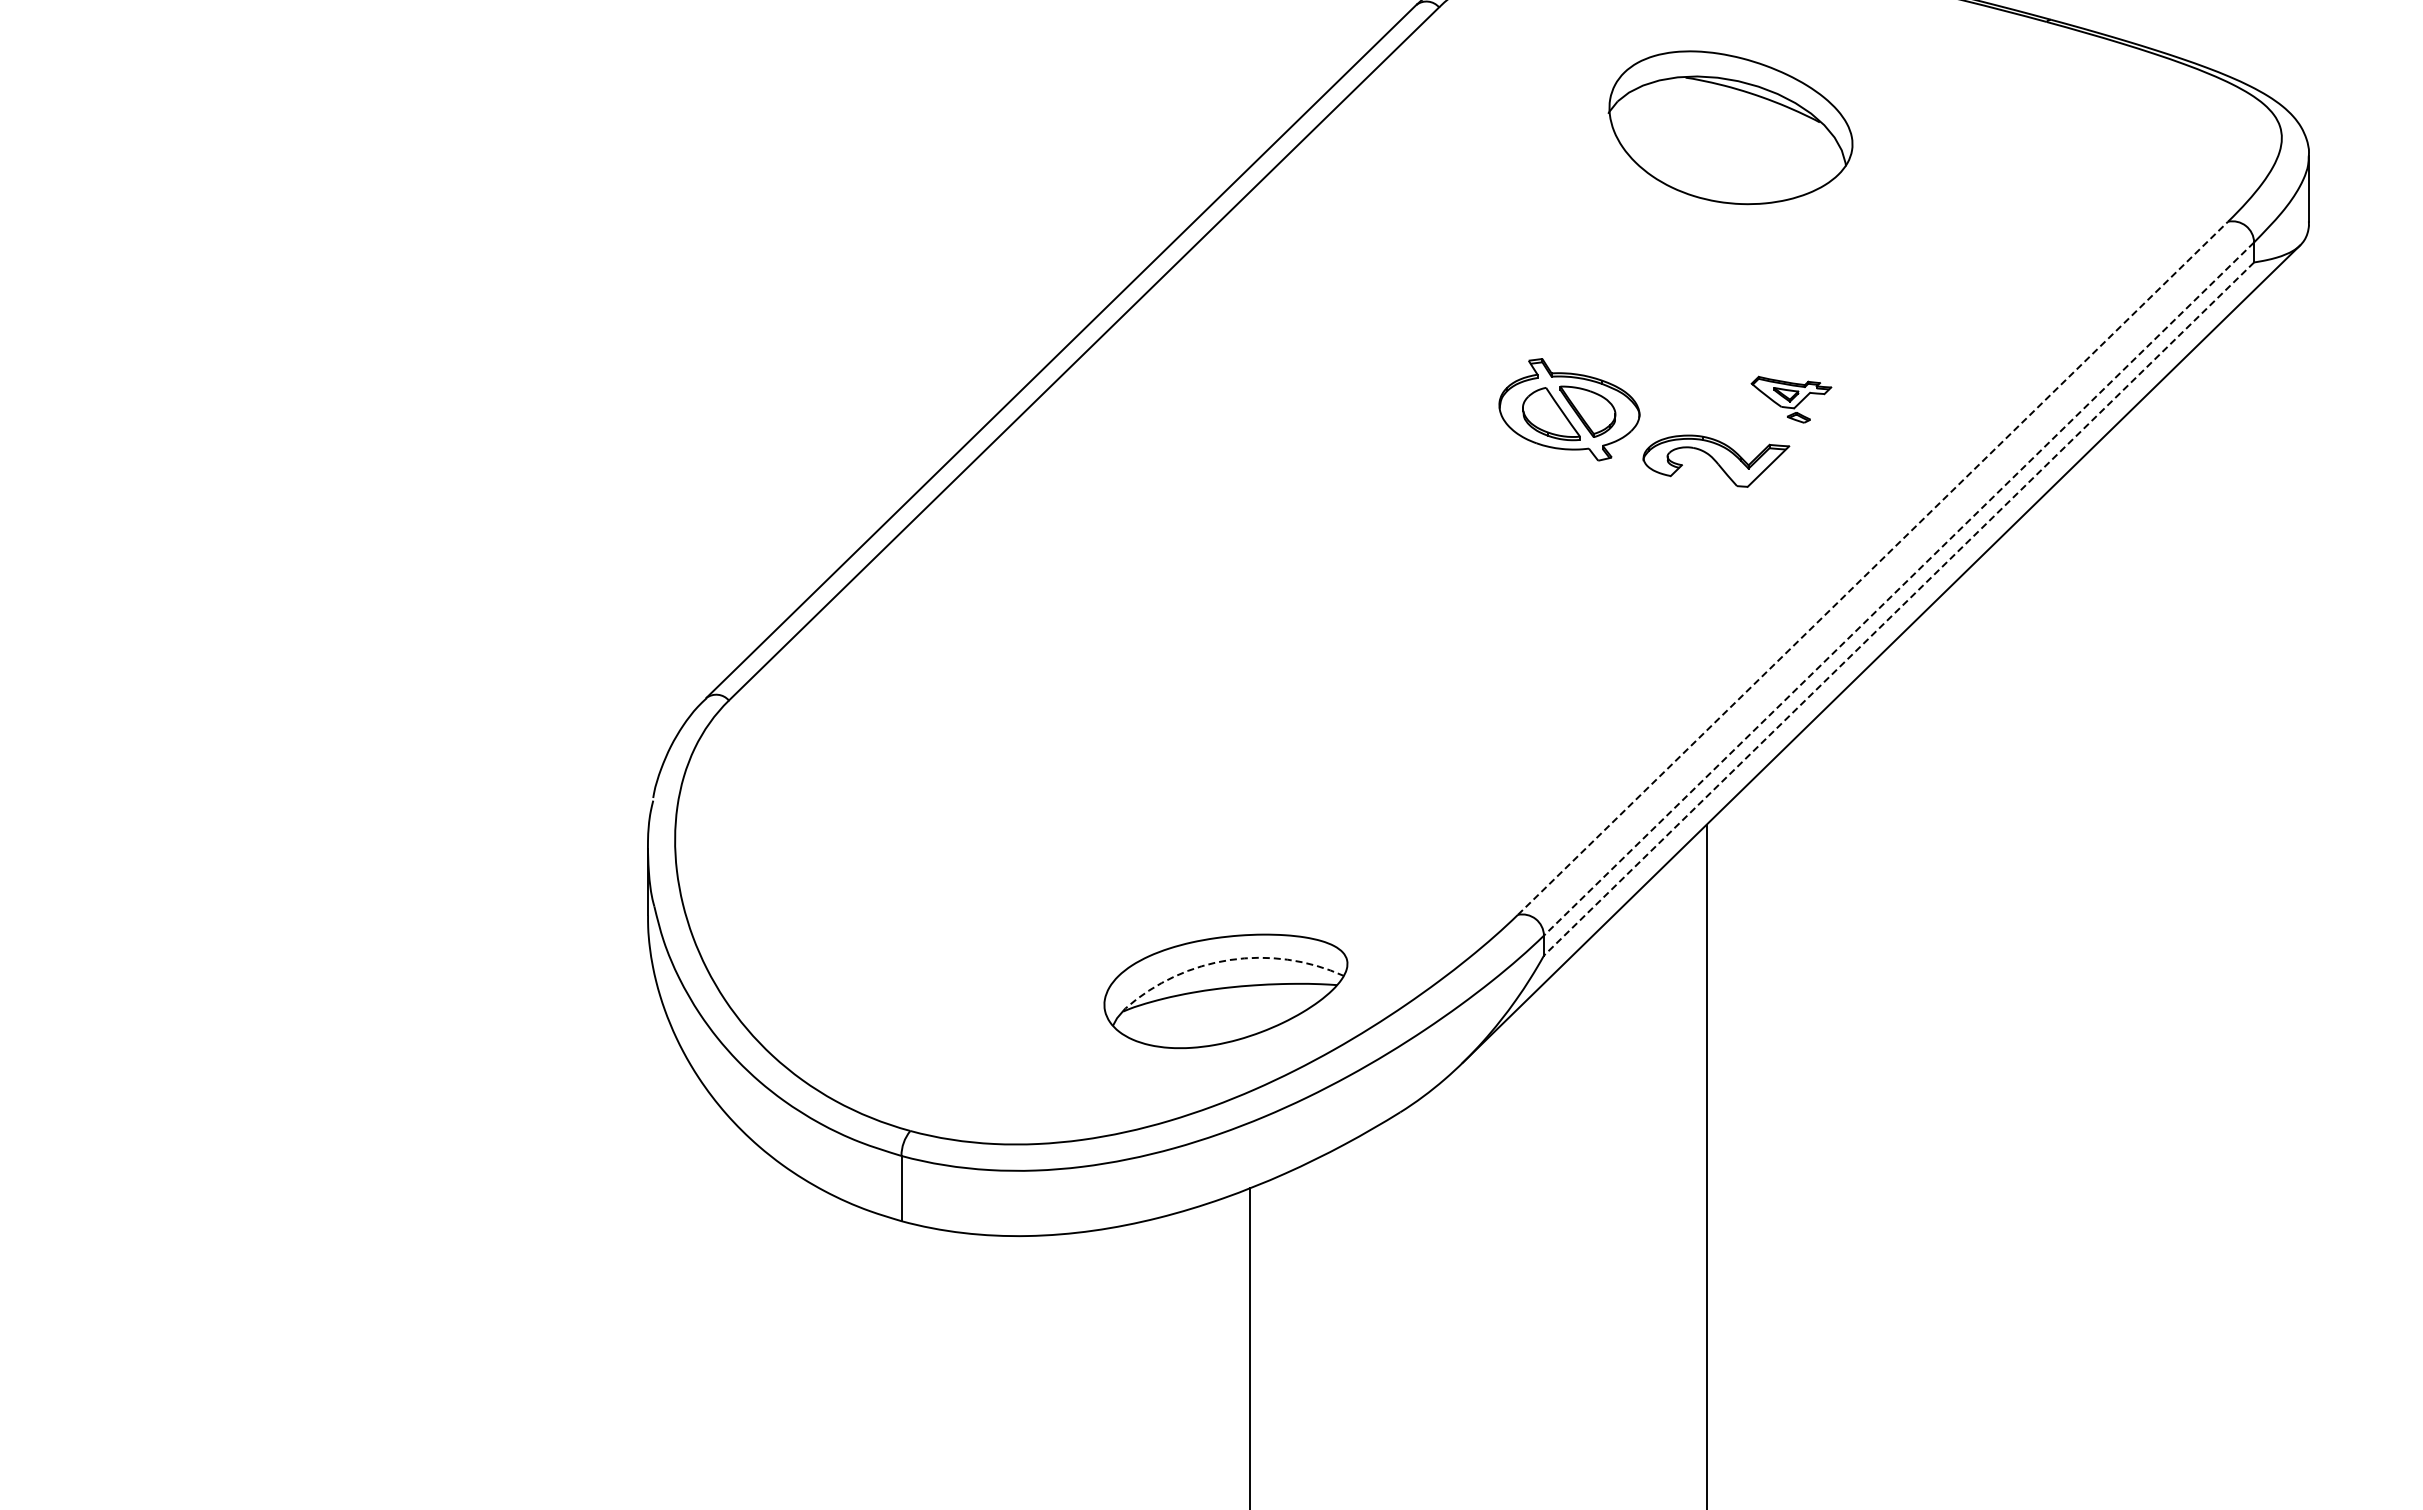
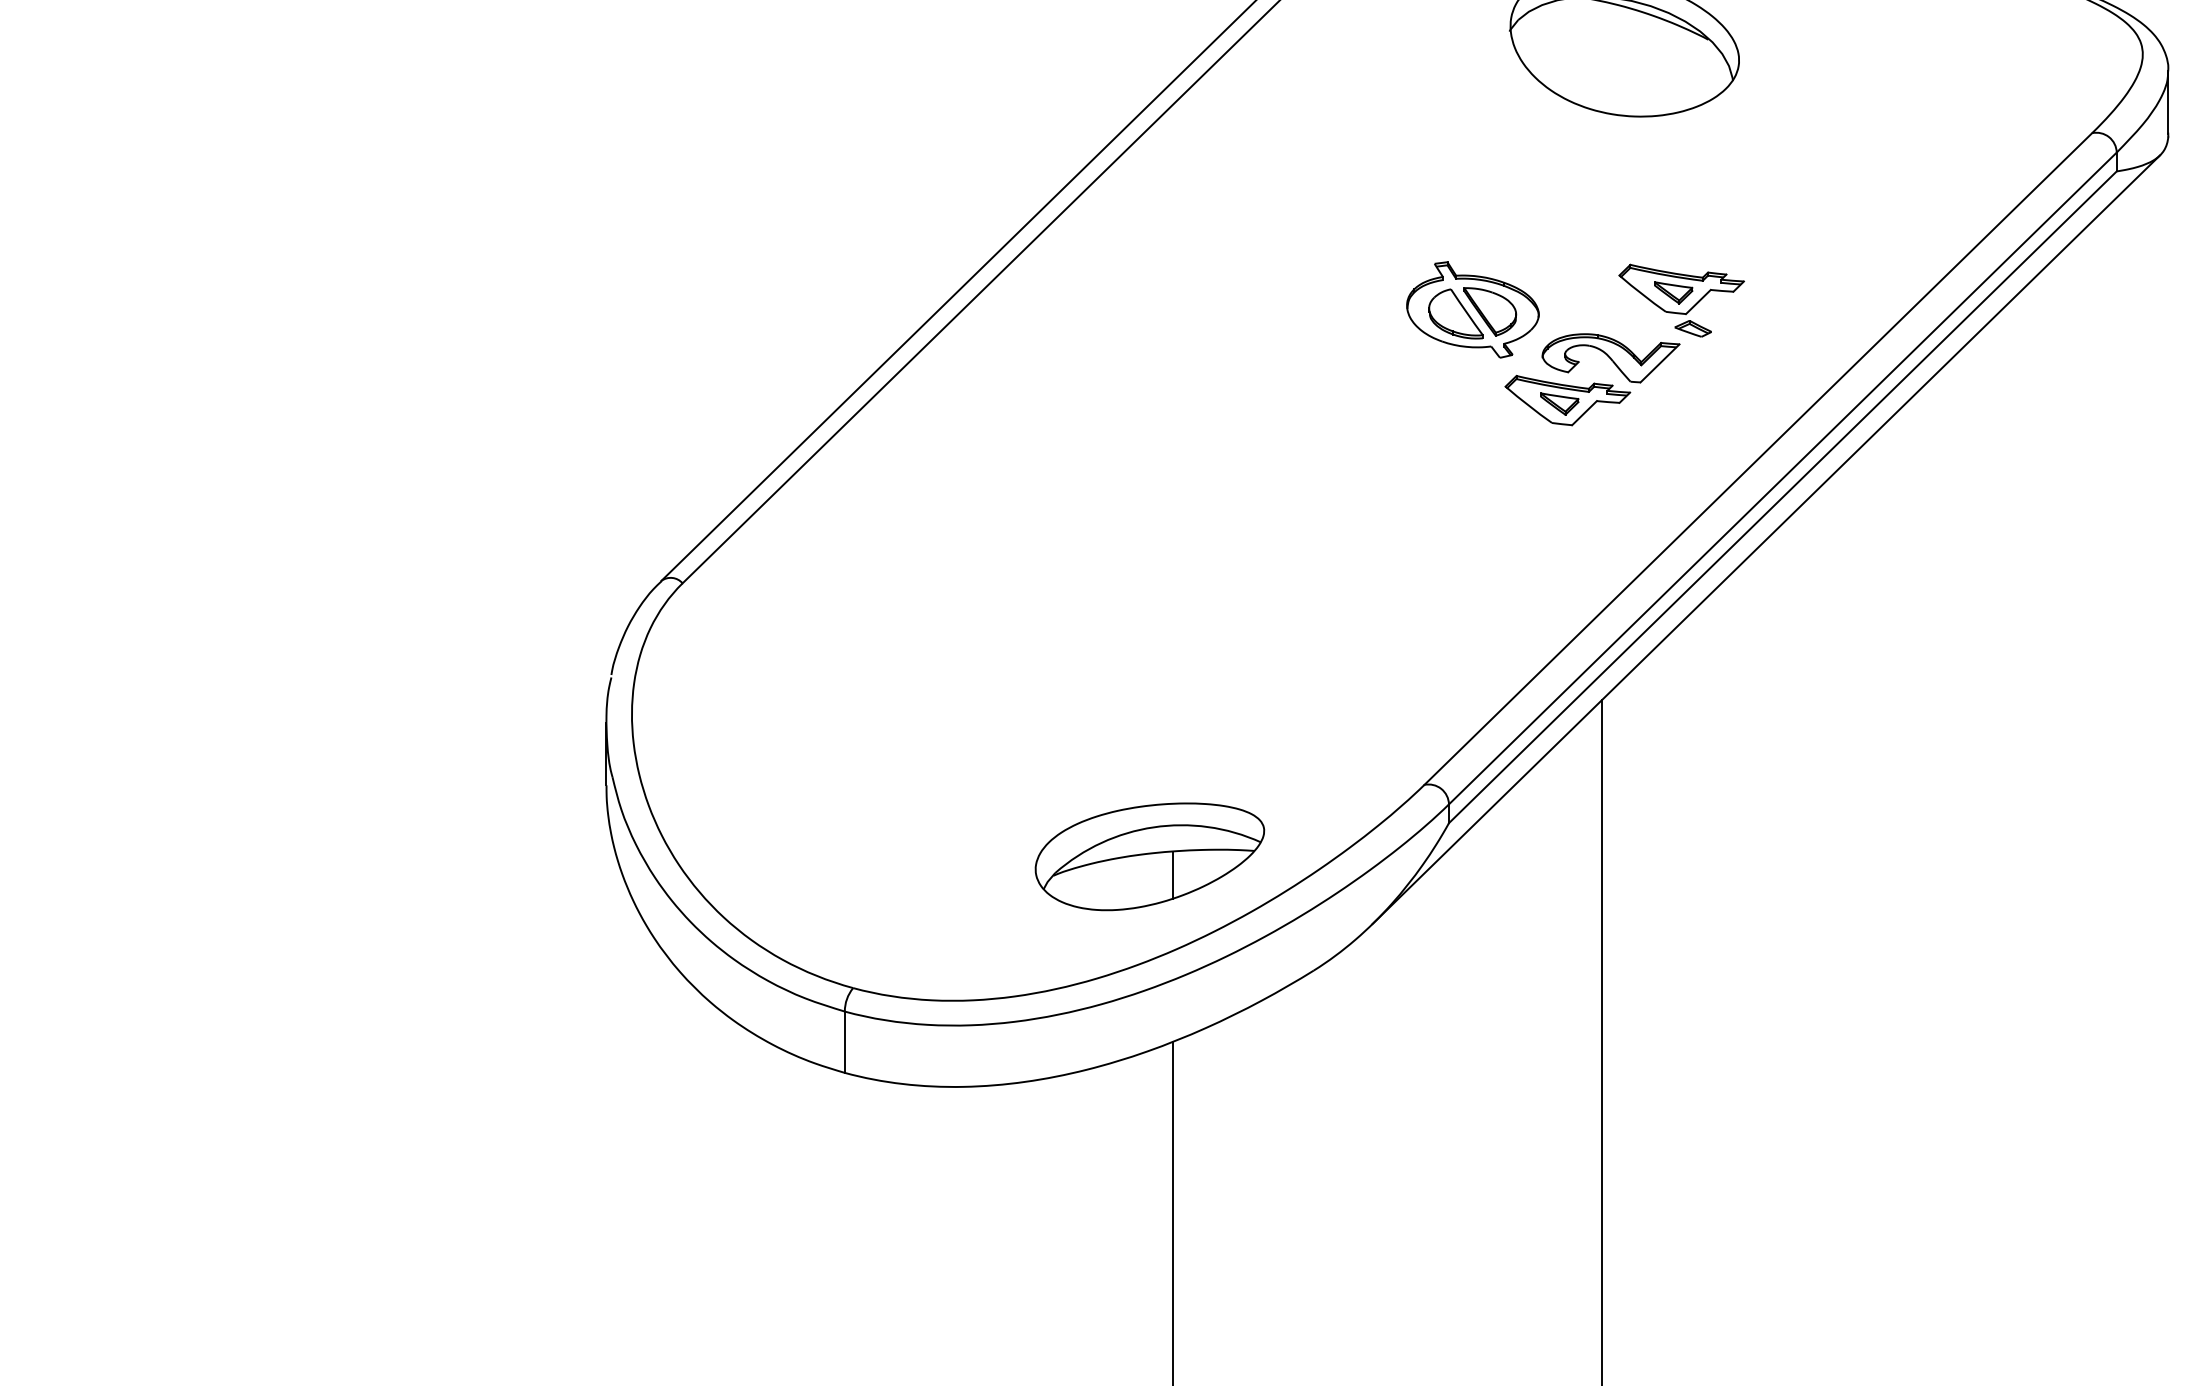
part: (1791, 399) -> (1681, 300), size x1.67
part: (1670, 506) -> (1567, 400), added
line: (1873, 568) -> (1758, 459), dashed -> solid
line: (1898, 589) -> (1782, 478), dashed -> solid
line: (1898, 609) -> (1782, 497), dashed -> solid
arc: (1229, 960) -> (1153, 827), dashed -> solid
line: (1250, 1010) -> (1173, 874), added

